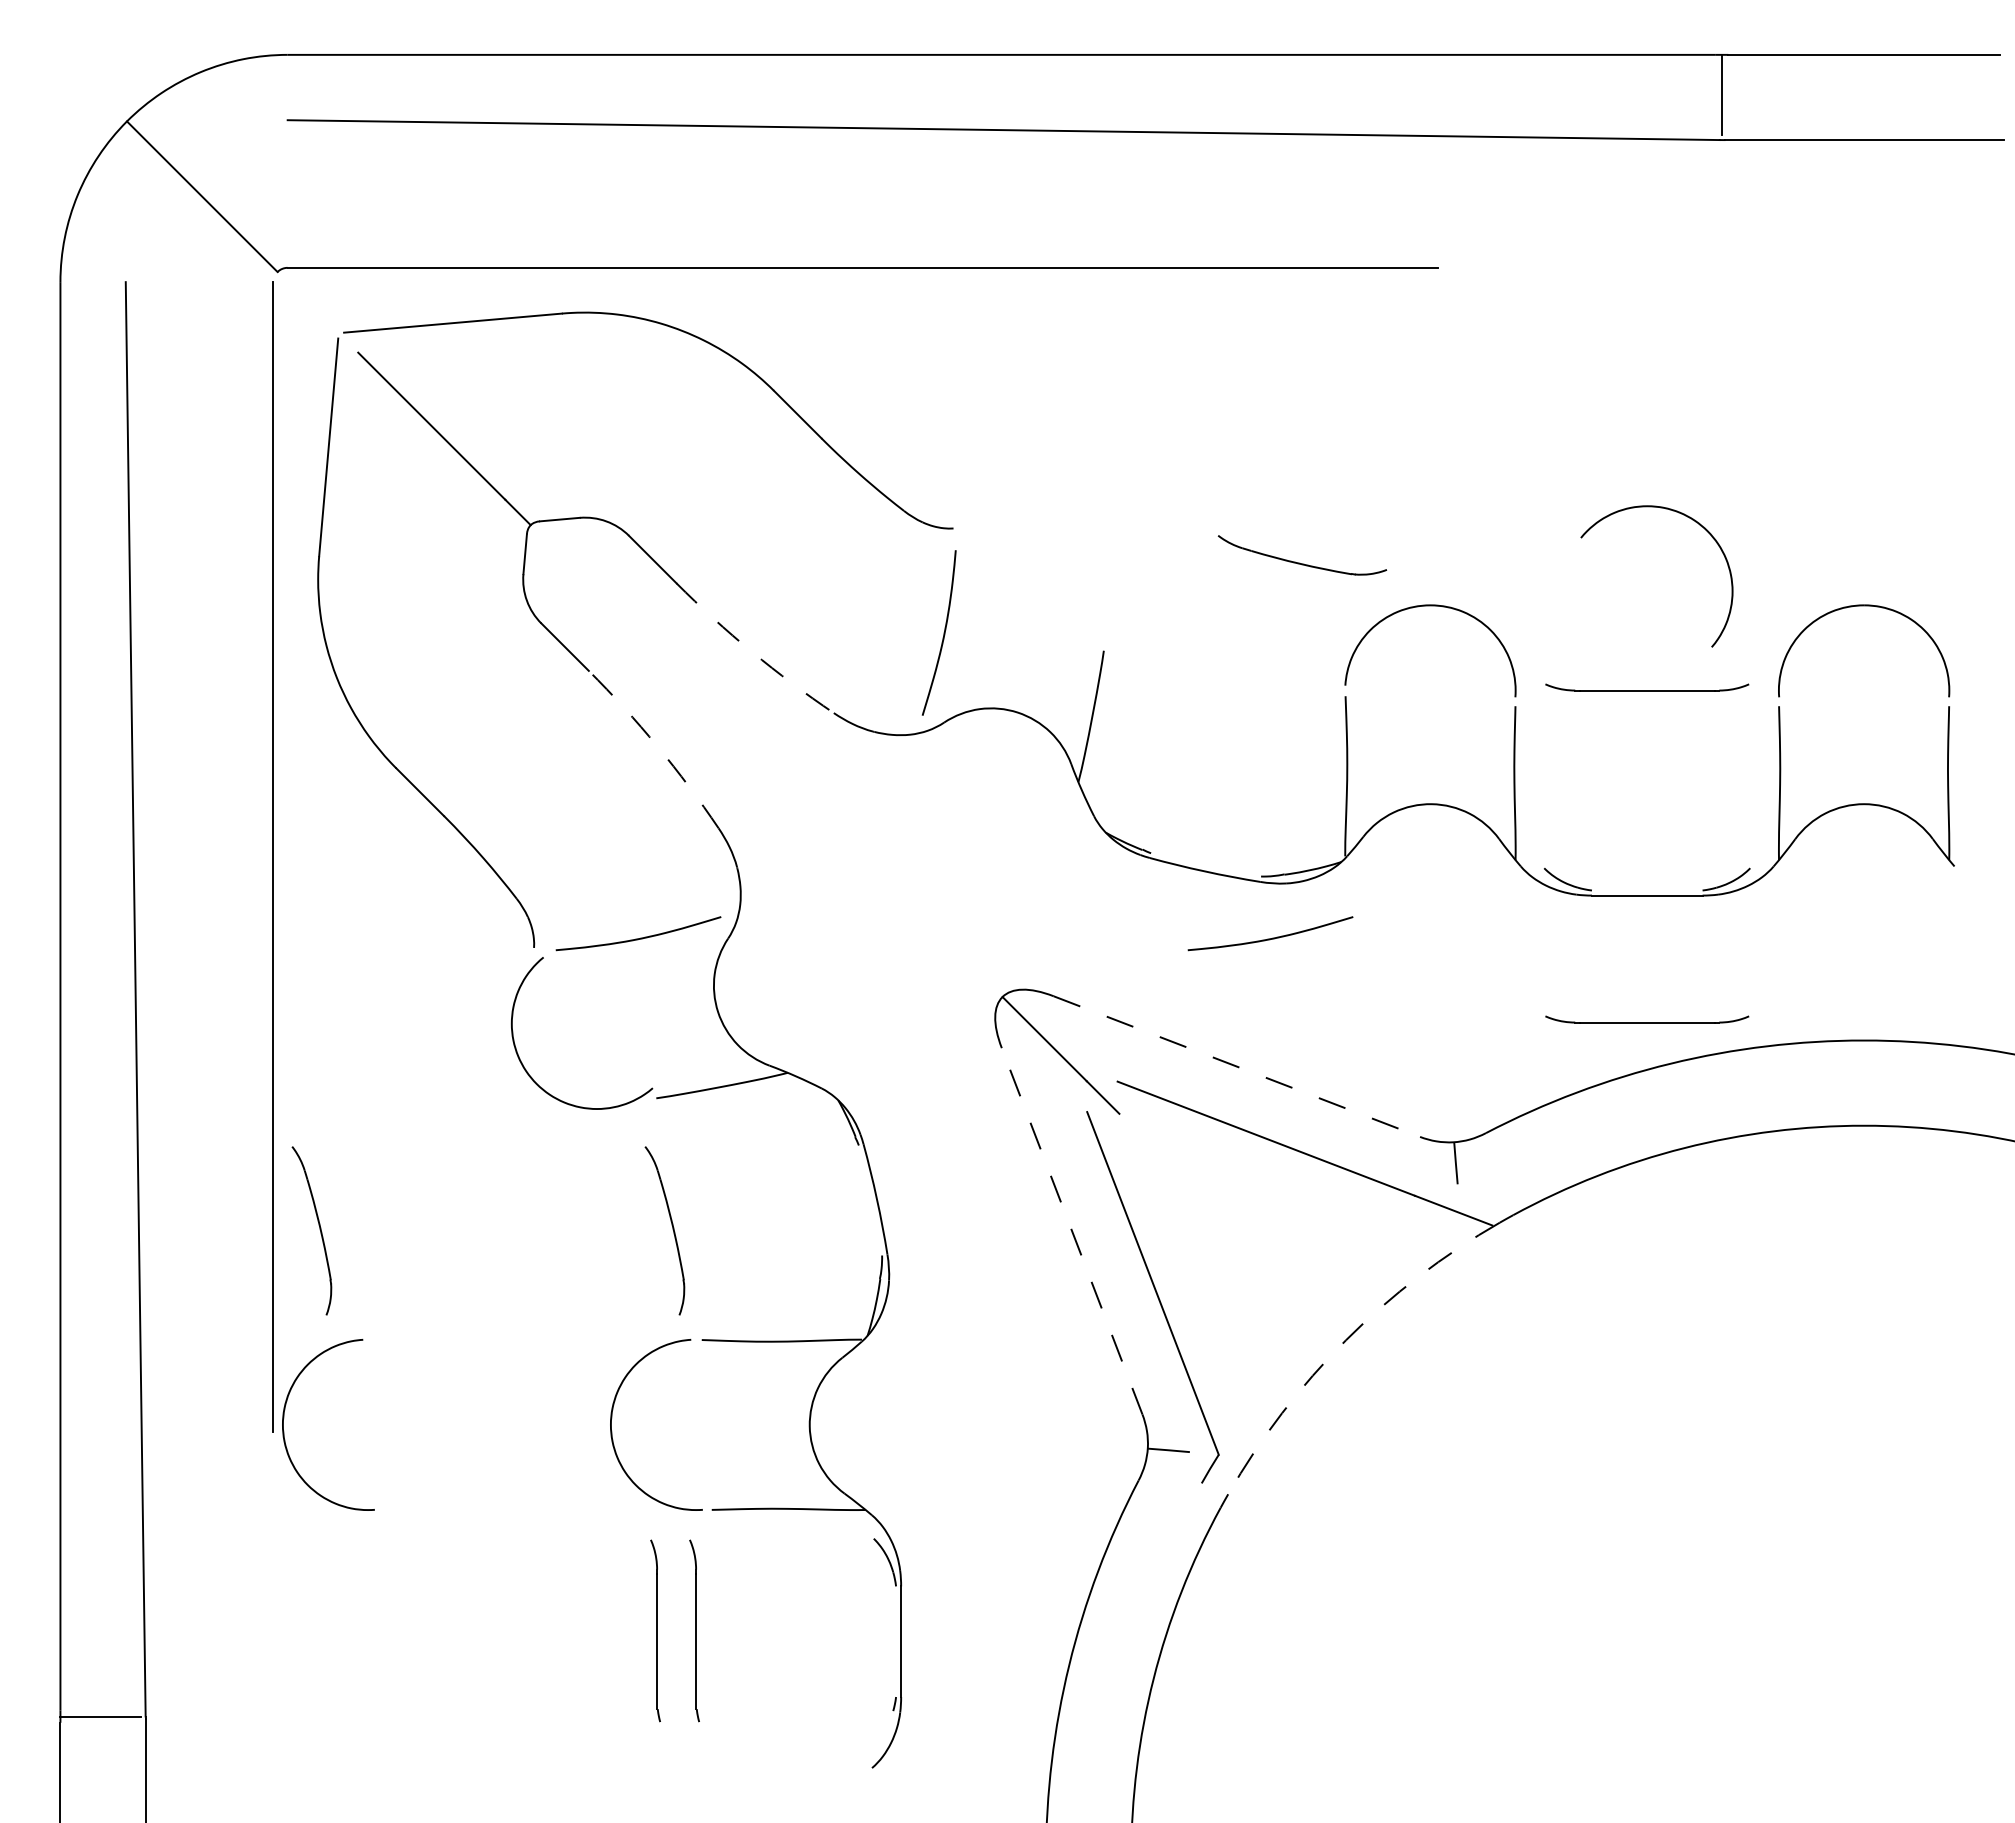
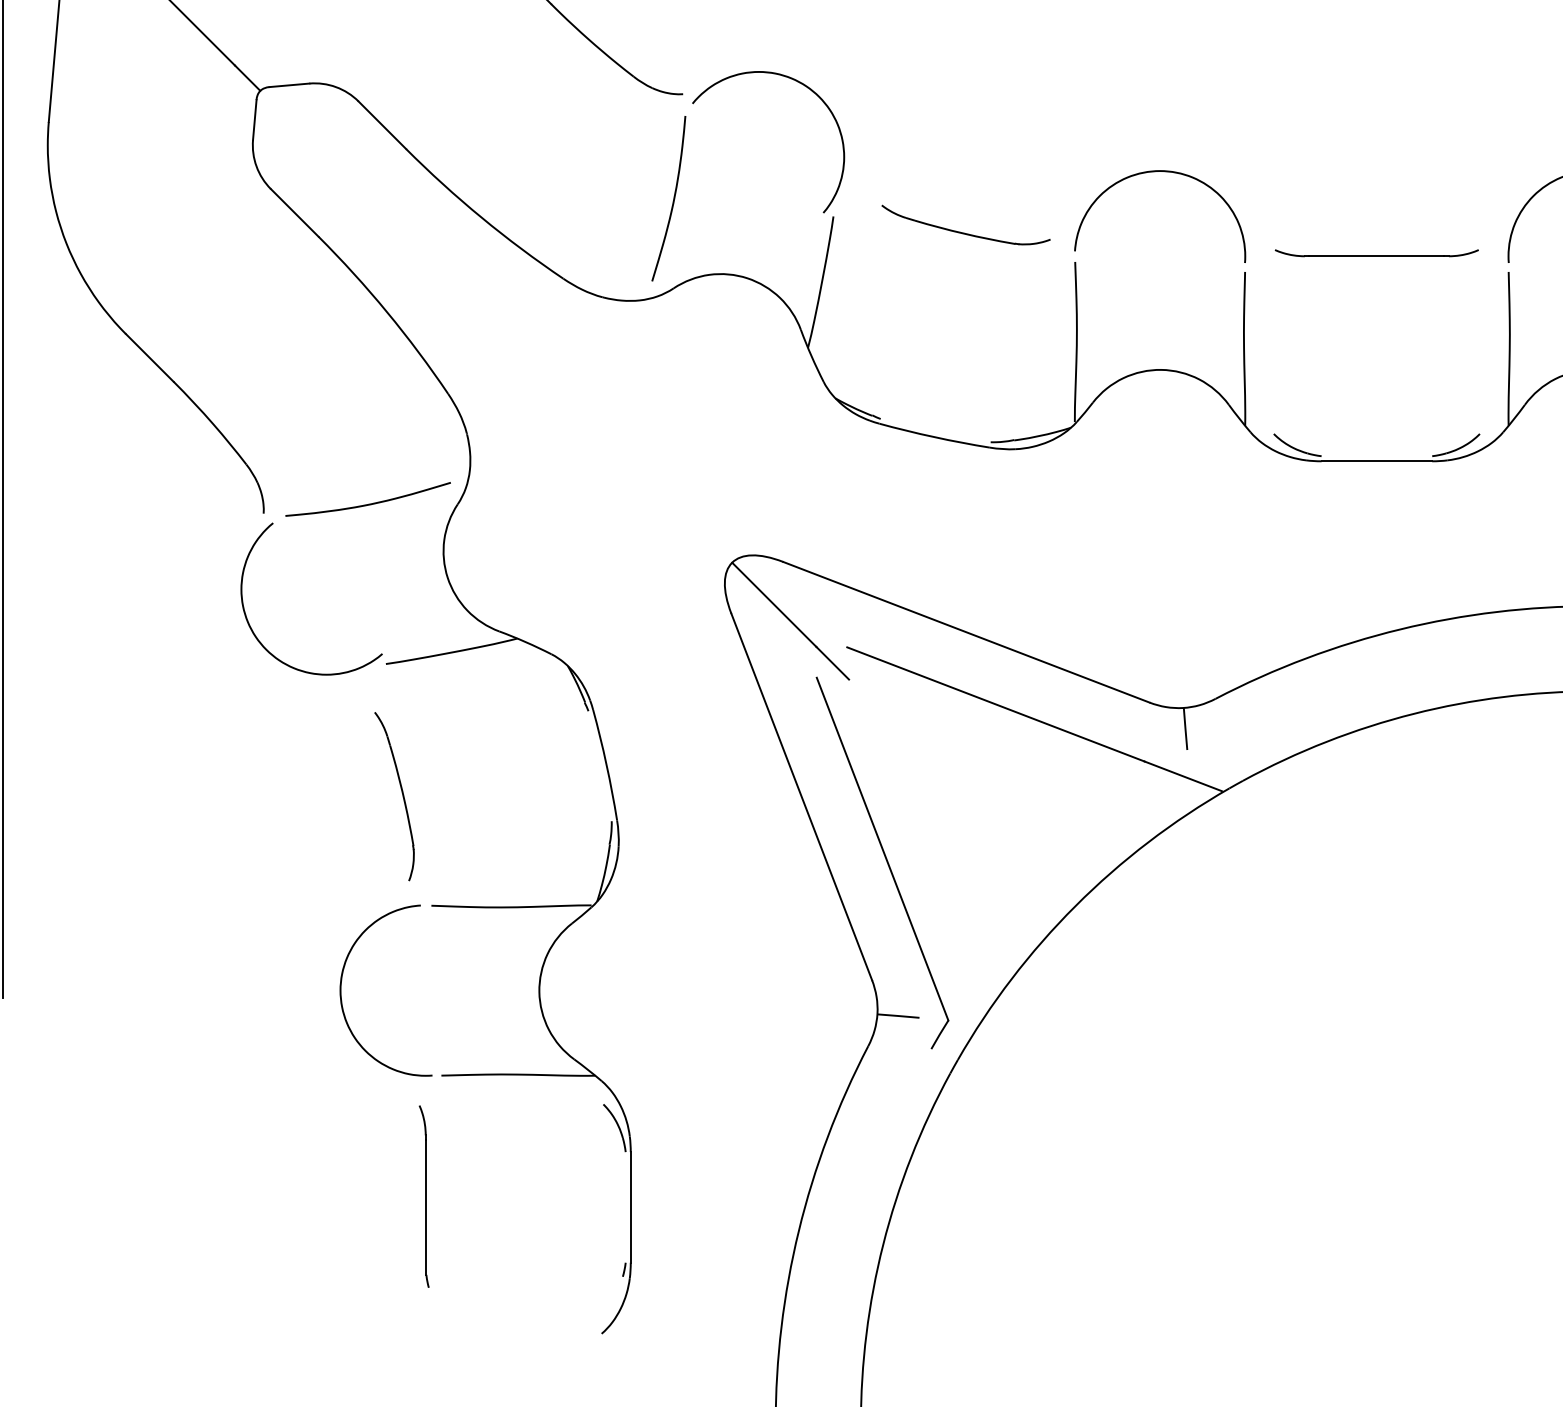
curve: (1692, 520) -> (804, 86), moved
part: (1299, 562) -> (963, 232), moved
arc: (752, 651) -> (482, 217), dashed -> solid
arc: (657, 746) -> (387, 312), dashed -> solid
curve: (1272, 937) -> (1002, 503), removed
part: (1647, 1019) -> (1377, 585), removed
line: (1237, 1066) -> (967, 632), dashed -> solid
part: (319, 1229) -> (49, 795), removed
line: (1071, 1230) -> (801, 796), dashed -> solid
arc: (1345, 1340) -> (1075, 906), dashed -> solid
curve: (284, 1418) -> (14, 984), removed
part: (655, 1630) -> (385, 1196), removed

